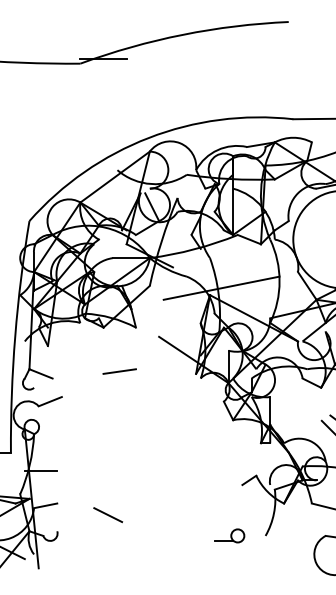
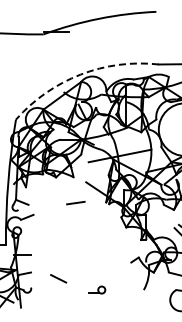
arc: (148, 137) -> (80, 74), solid -> dashed
line: (119, 372) -> (75, 203), moved
part: (229, 534) -> (97, 289), moved

